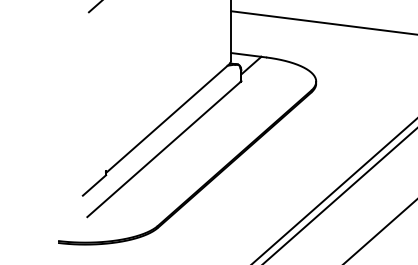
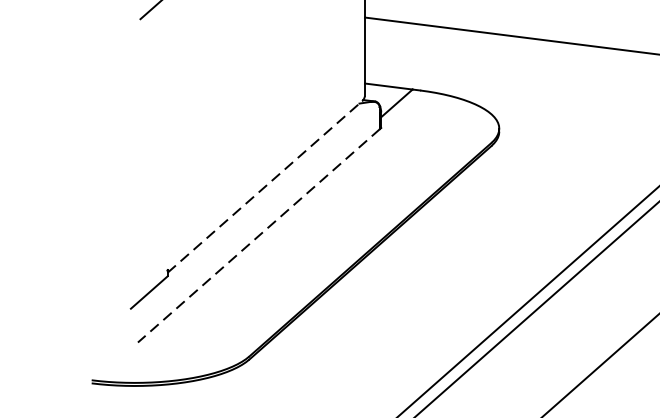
line: (168, 118) -> (266, 186), solid -> dashed
line: (163, 149) -> (258, 235), solid -> dashed

